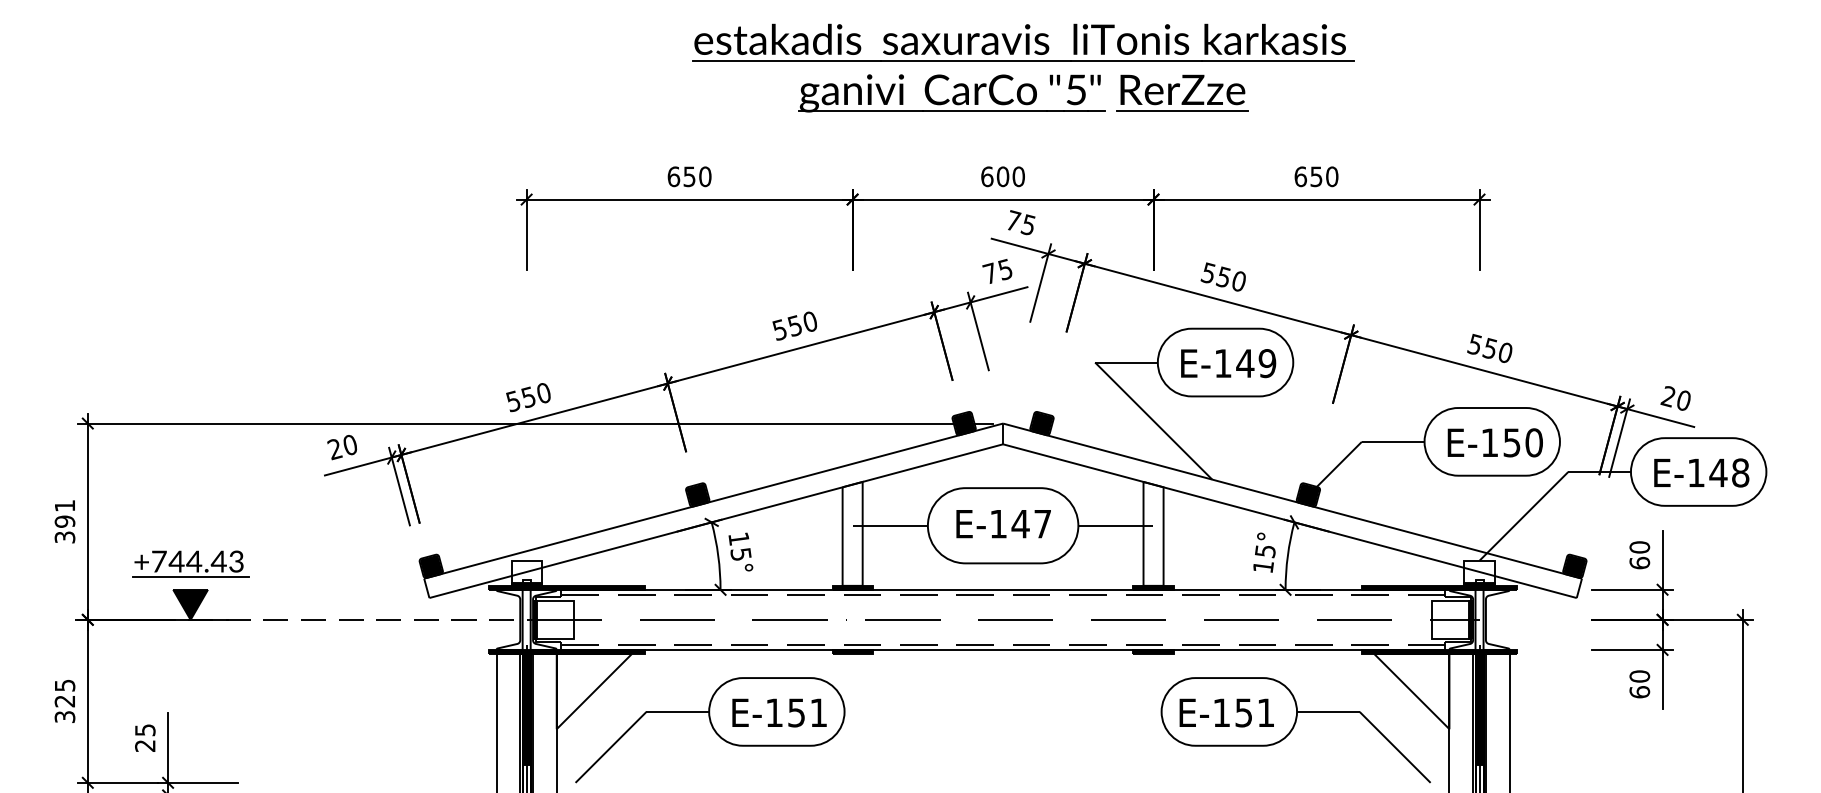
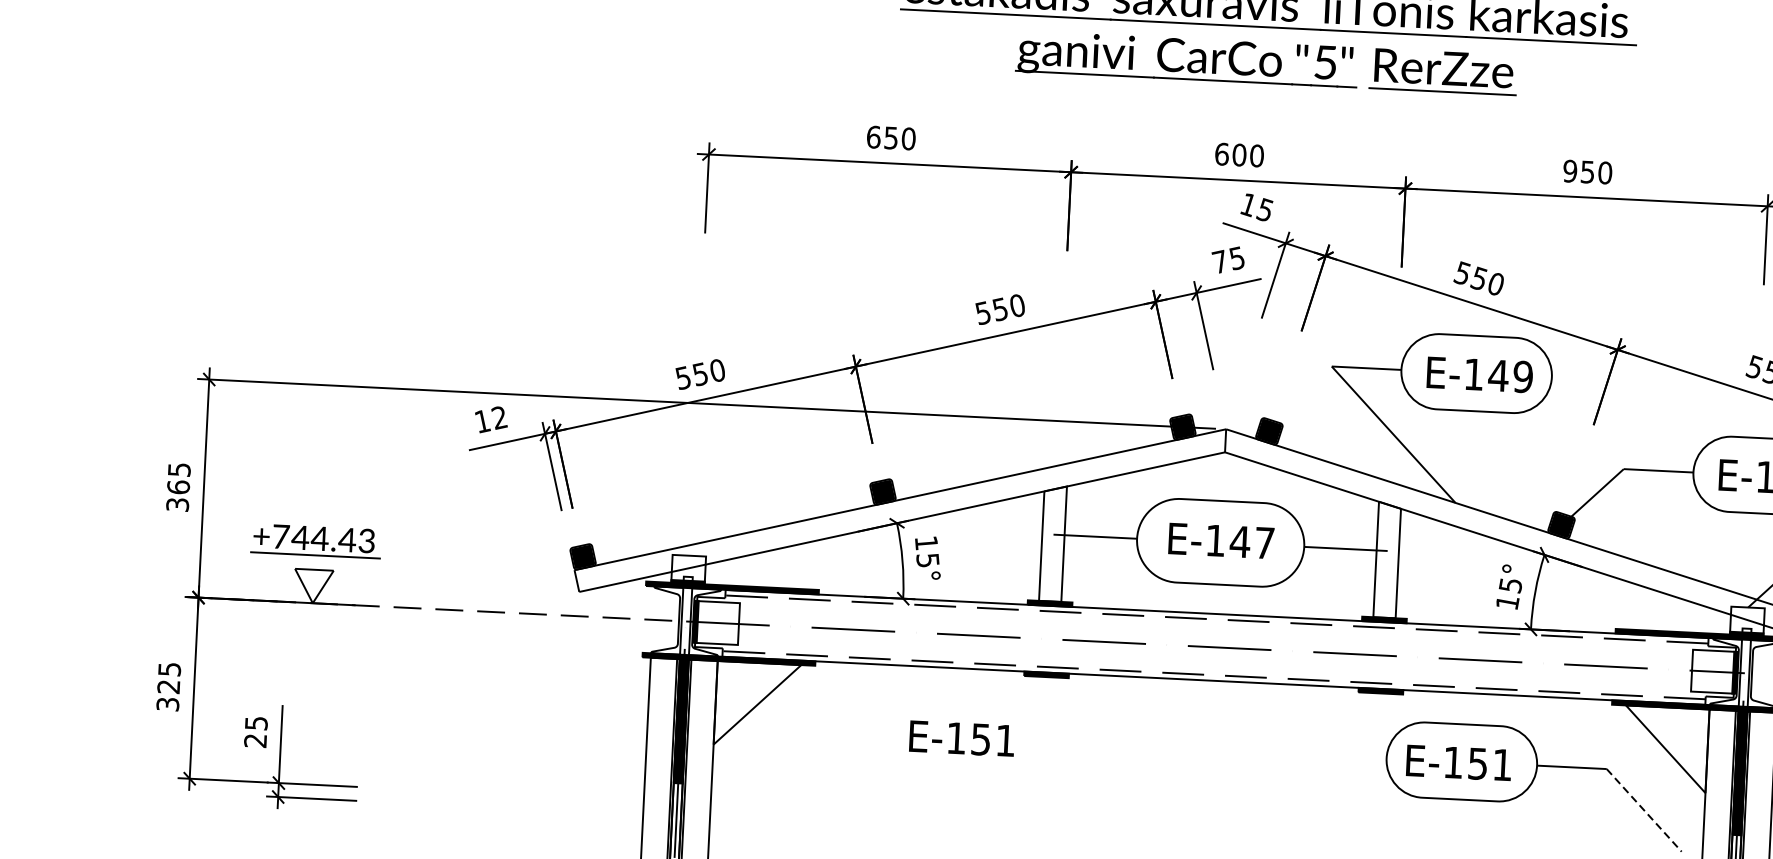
text: (1300, 176) -> (1570, 170), 650 -> 950
text: (1013, 220) -> (1248, 204), 75 -> 15
text: (342, 447) -> (490, 419), 20 -> 12
text: (64, 513) -> (178, 478), 391 -> 365
fill: (190, 604) -> (313, 586), removed
part: (710, 730) -> (884, 754), removed
line: (1395, 747) -> (1644, 810), solid -> dashed

